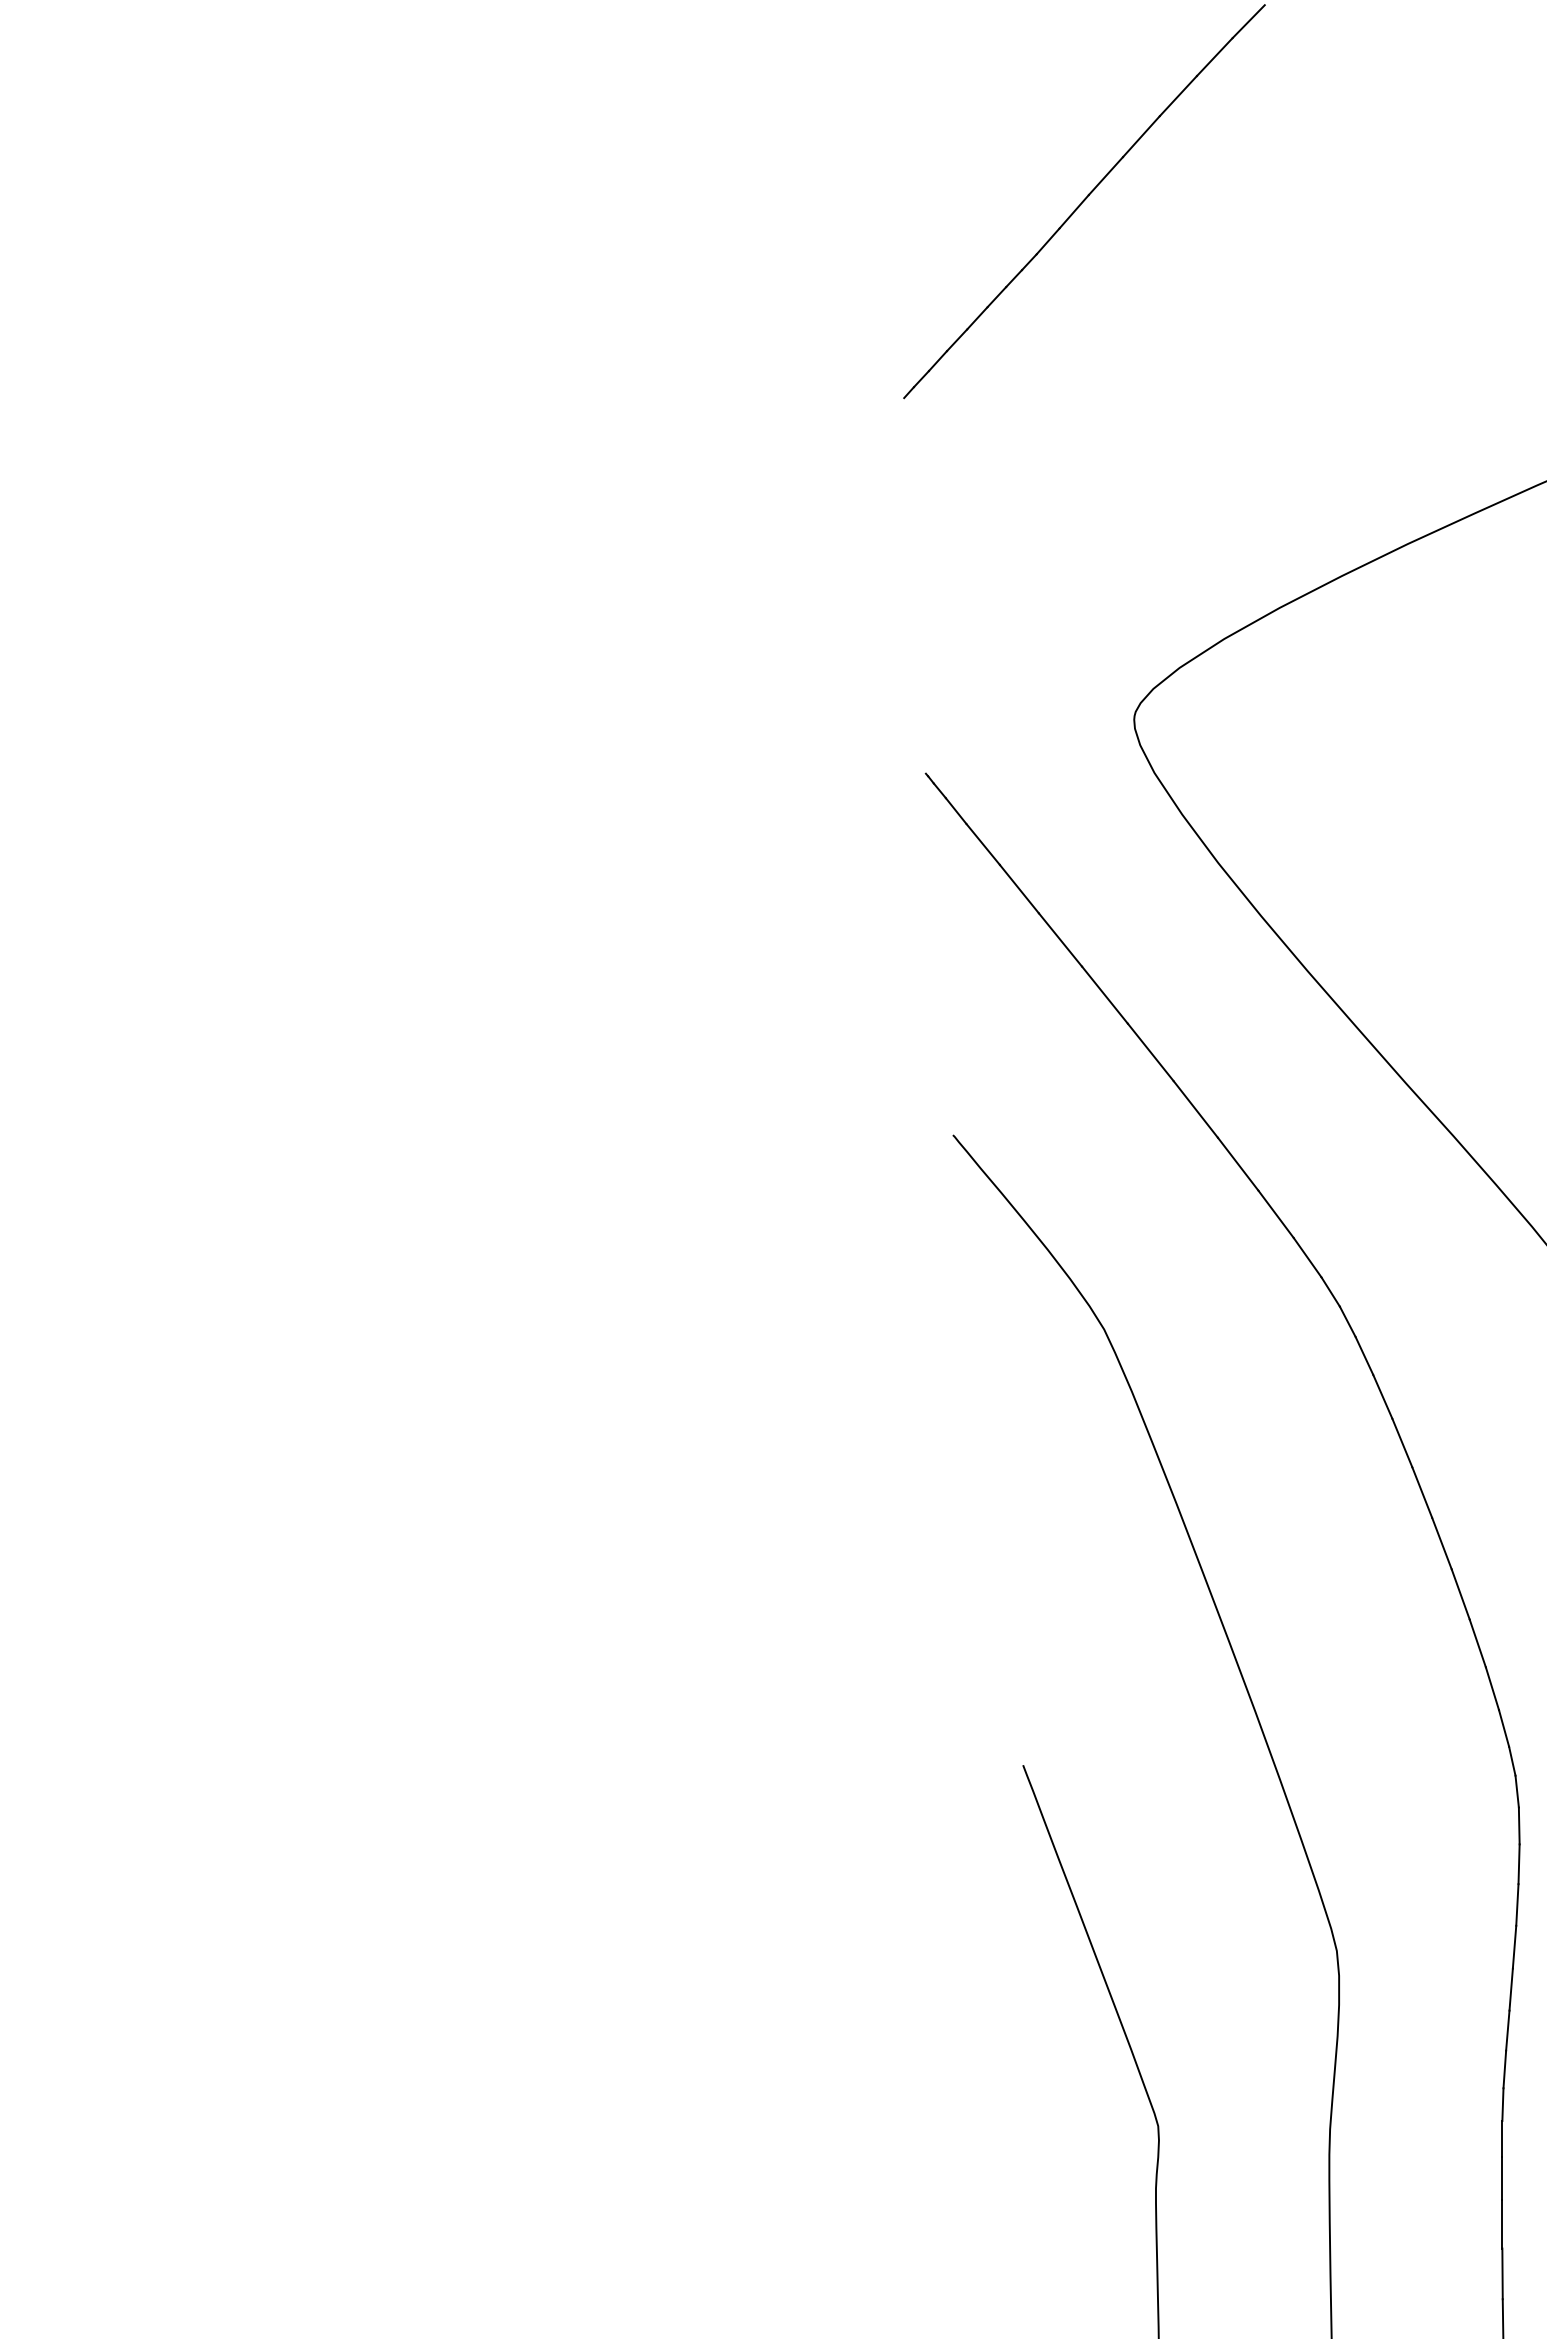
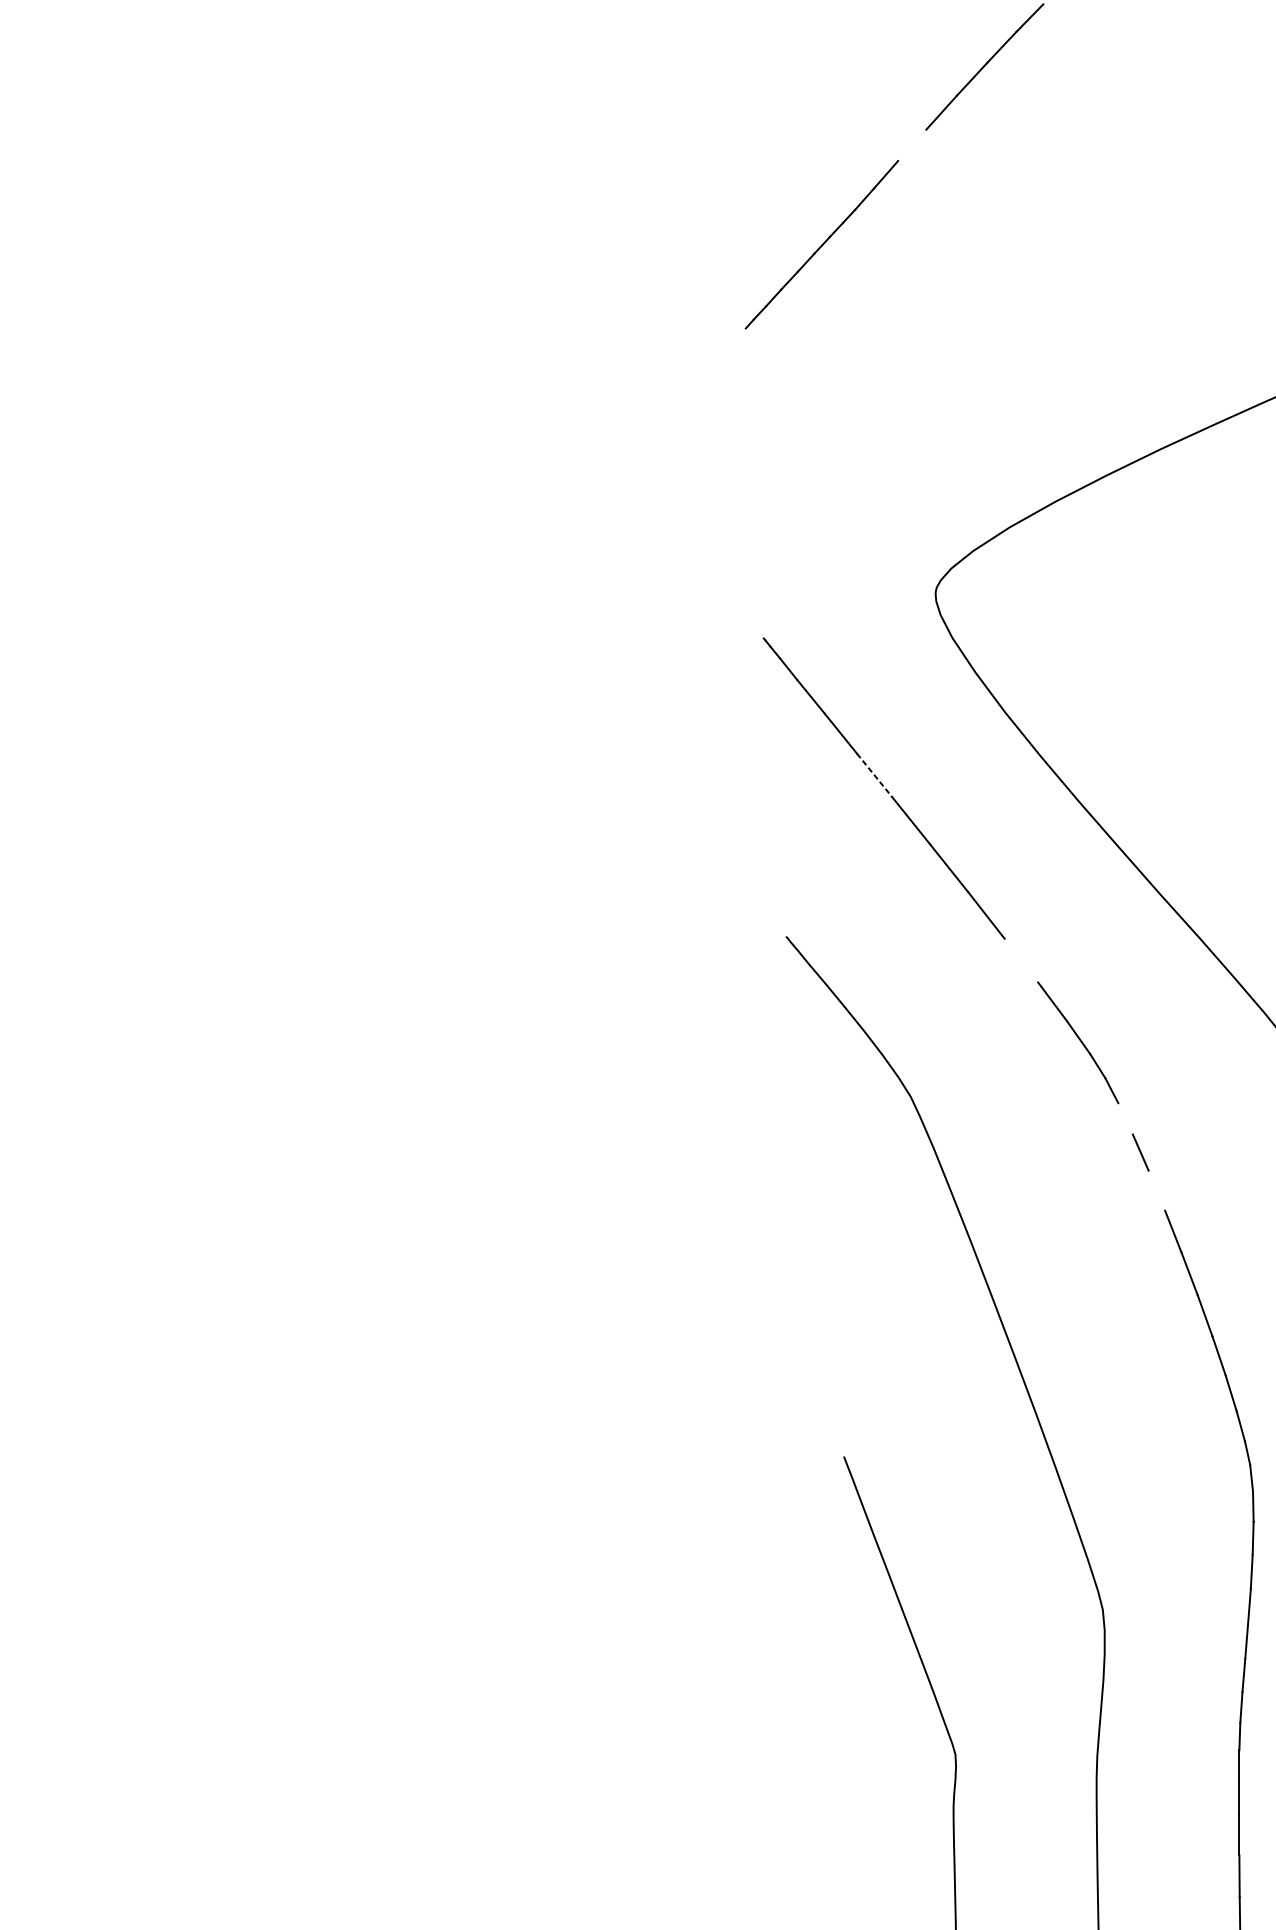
line: (1105, 176) -> (911, 145), removed
line: (1060, 940) -> (874, 776), solid -> dashed
line: (1237, 1163) -> (1020, 960), removed
line: (1364, 1355) -> (1125, 1118), removed
line: (1402, 1442) -> (1156, 1190), removed

